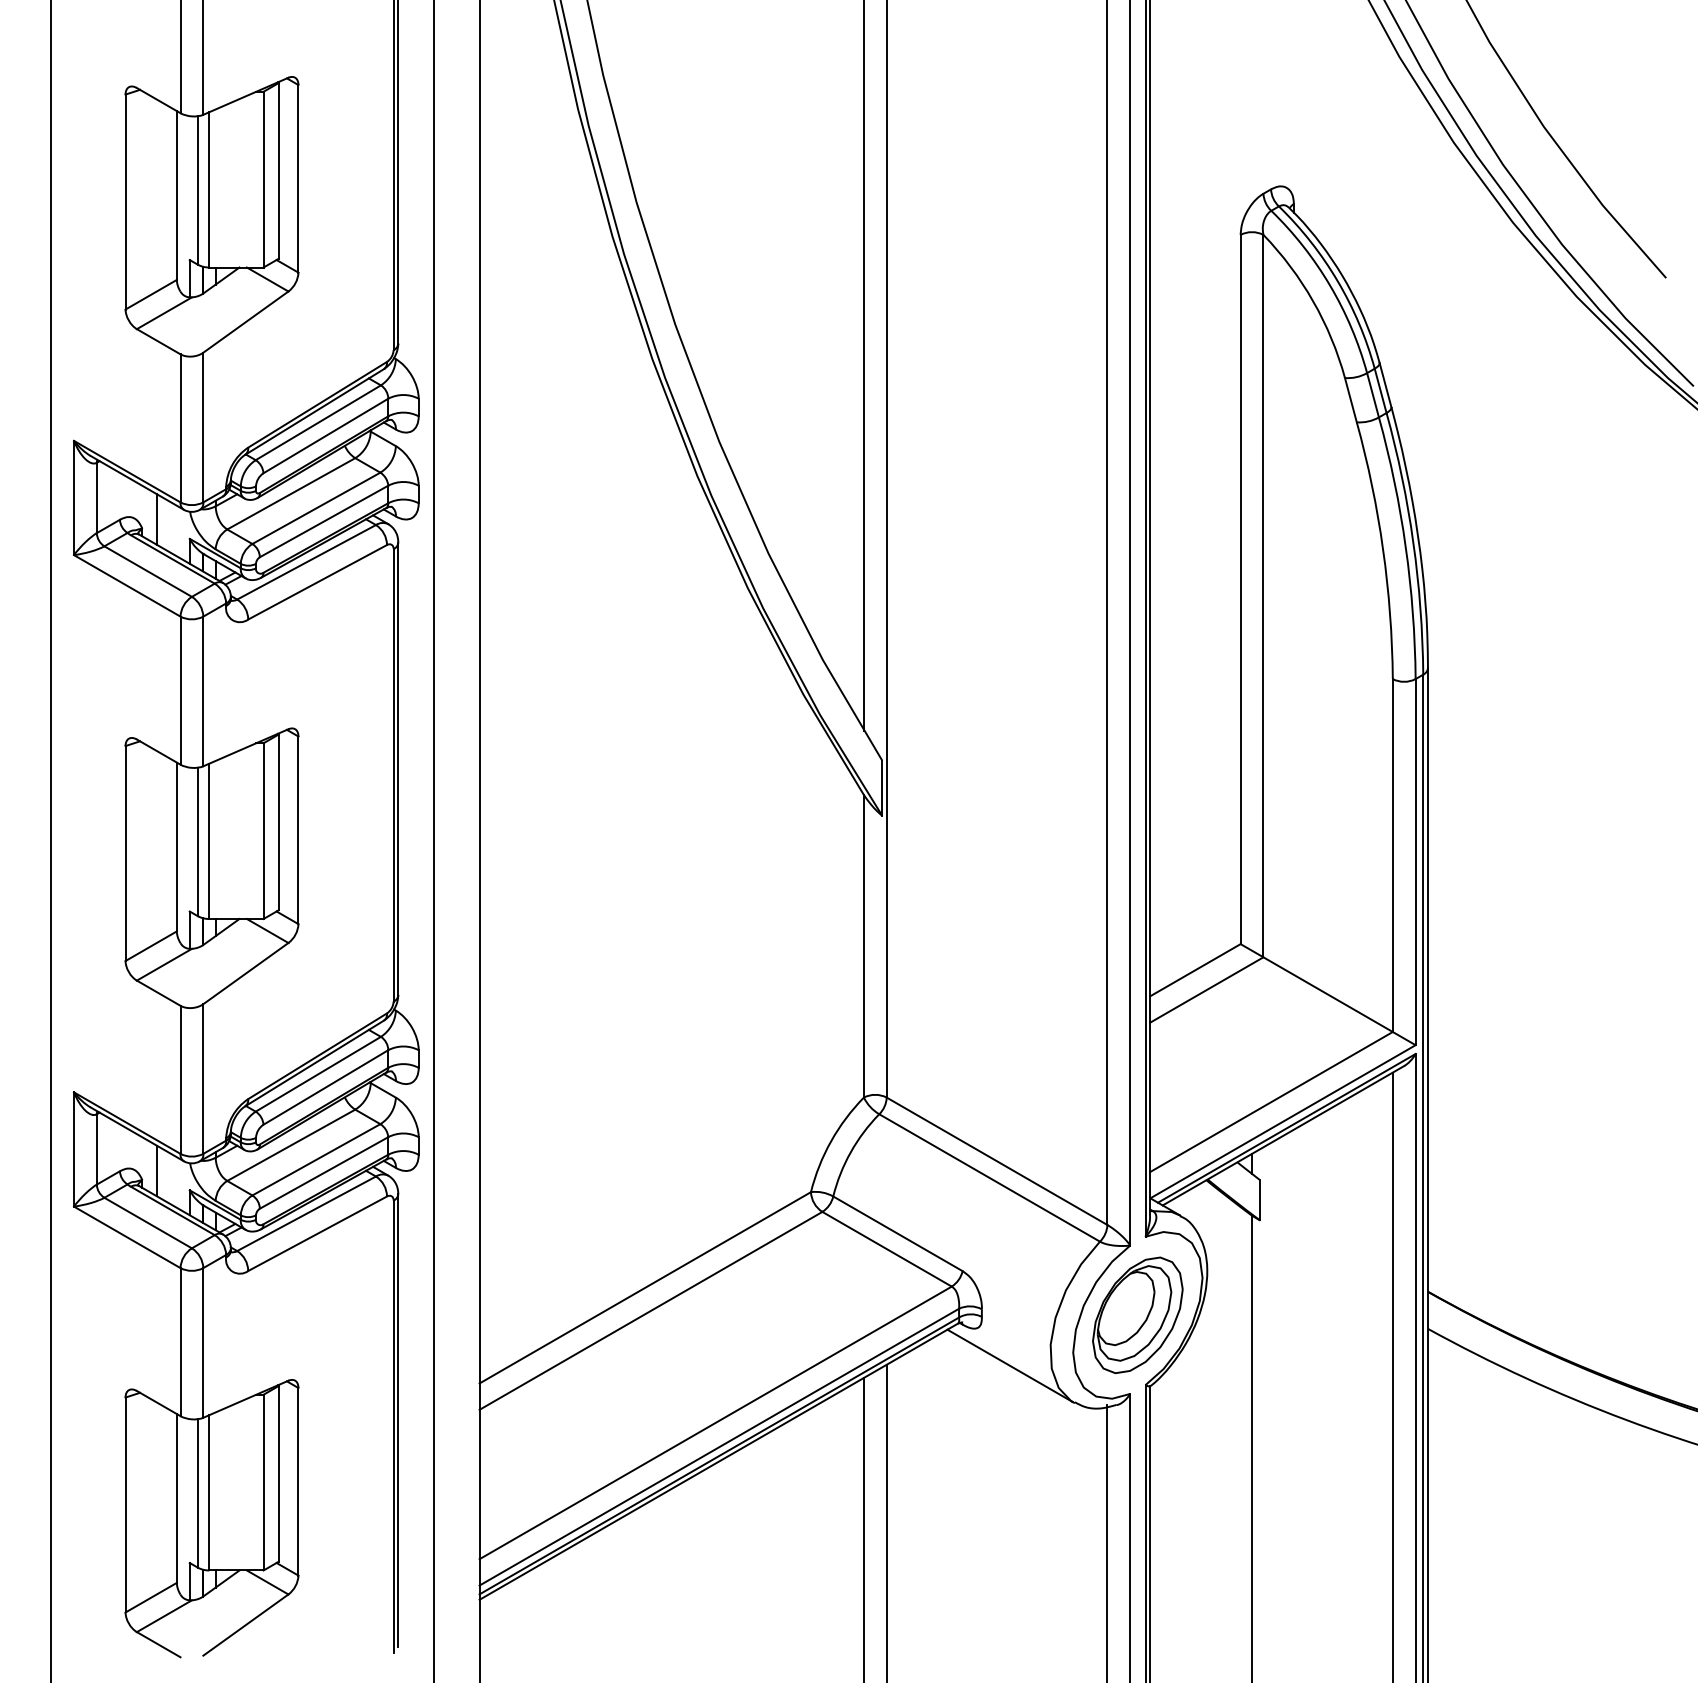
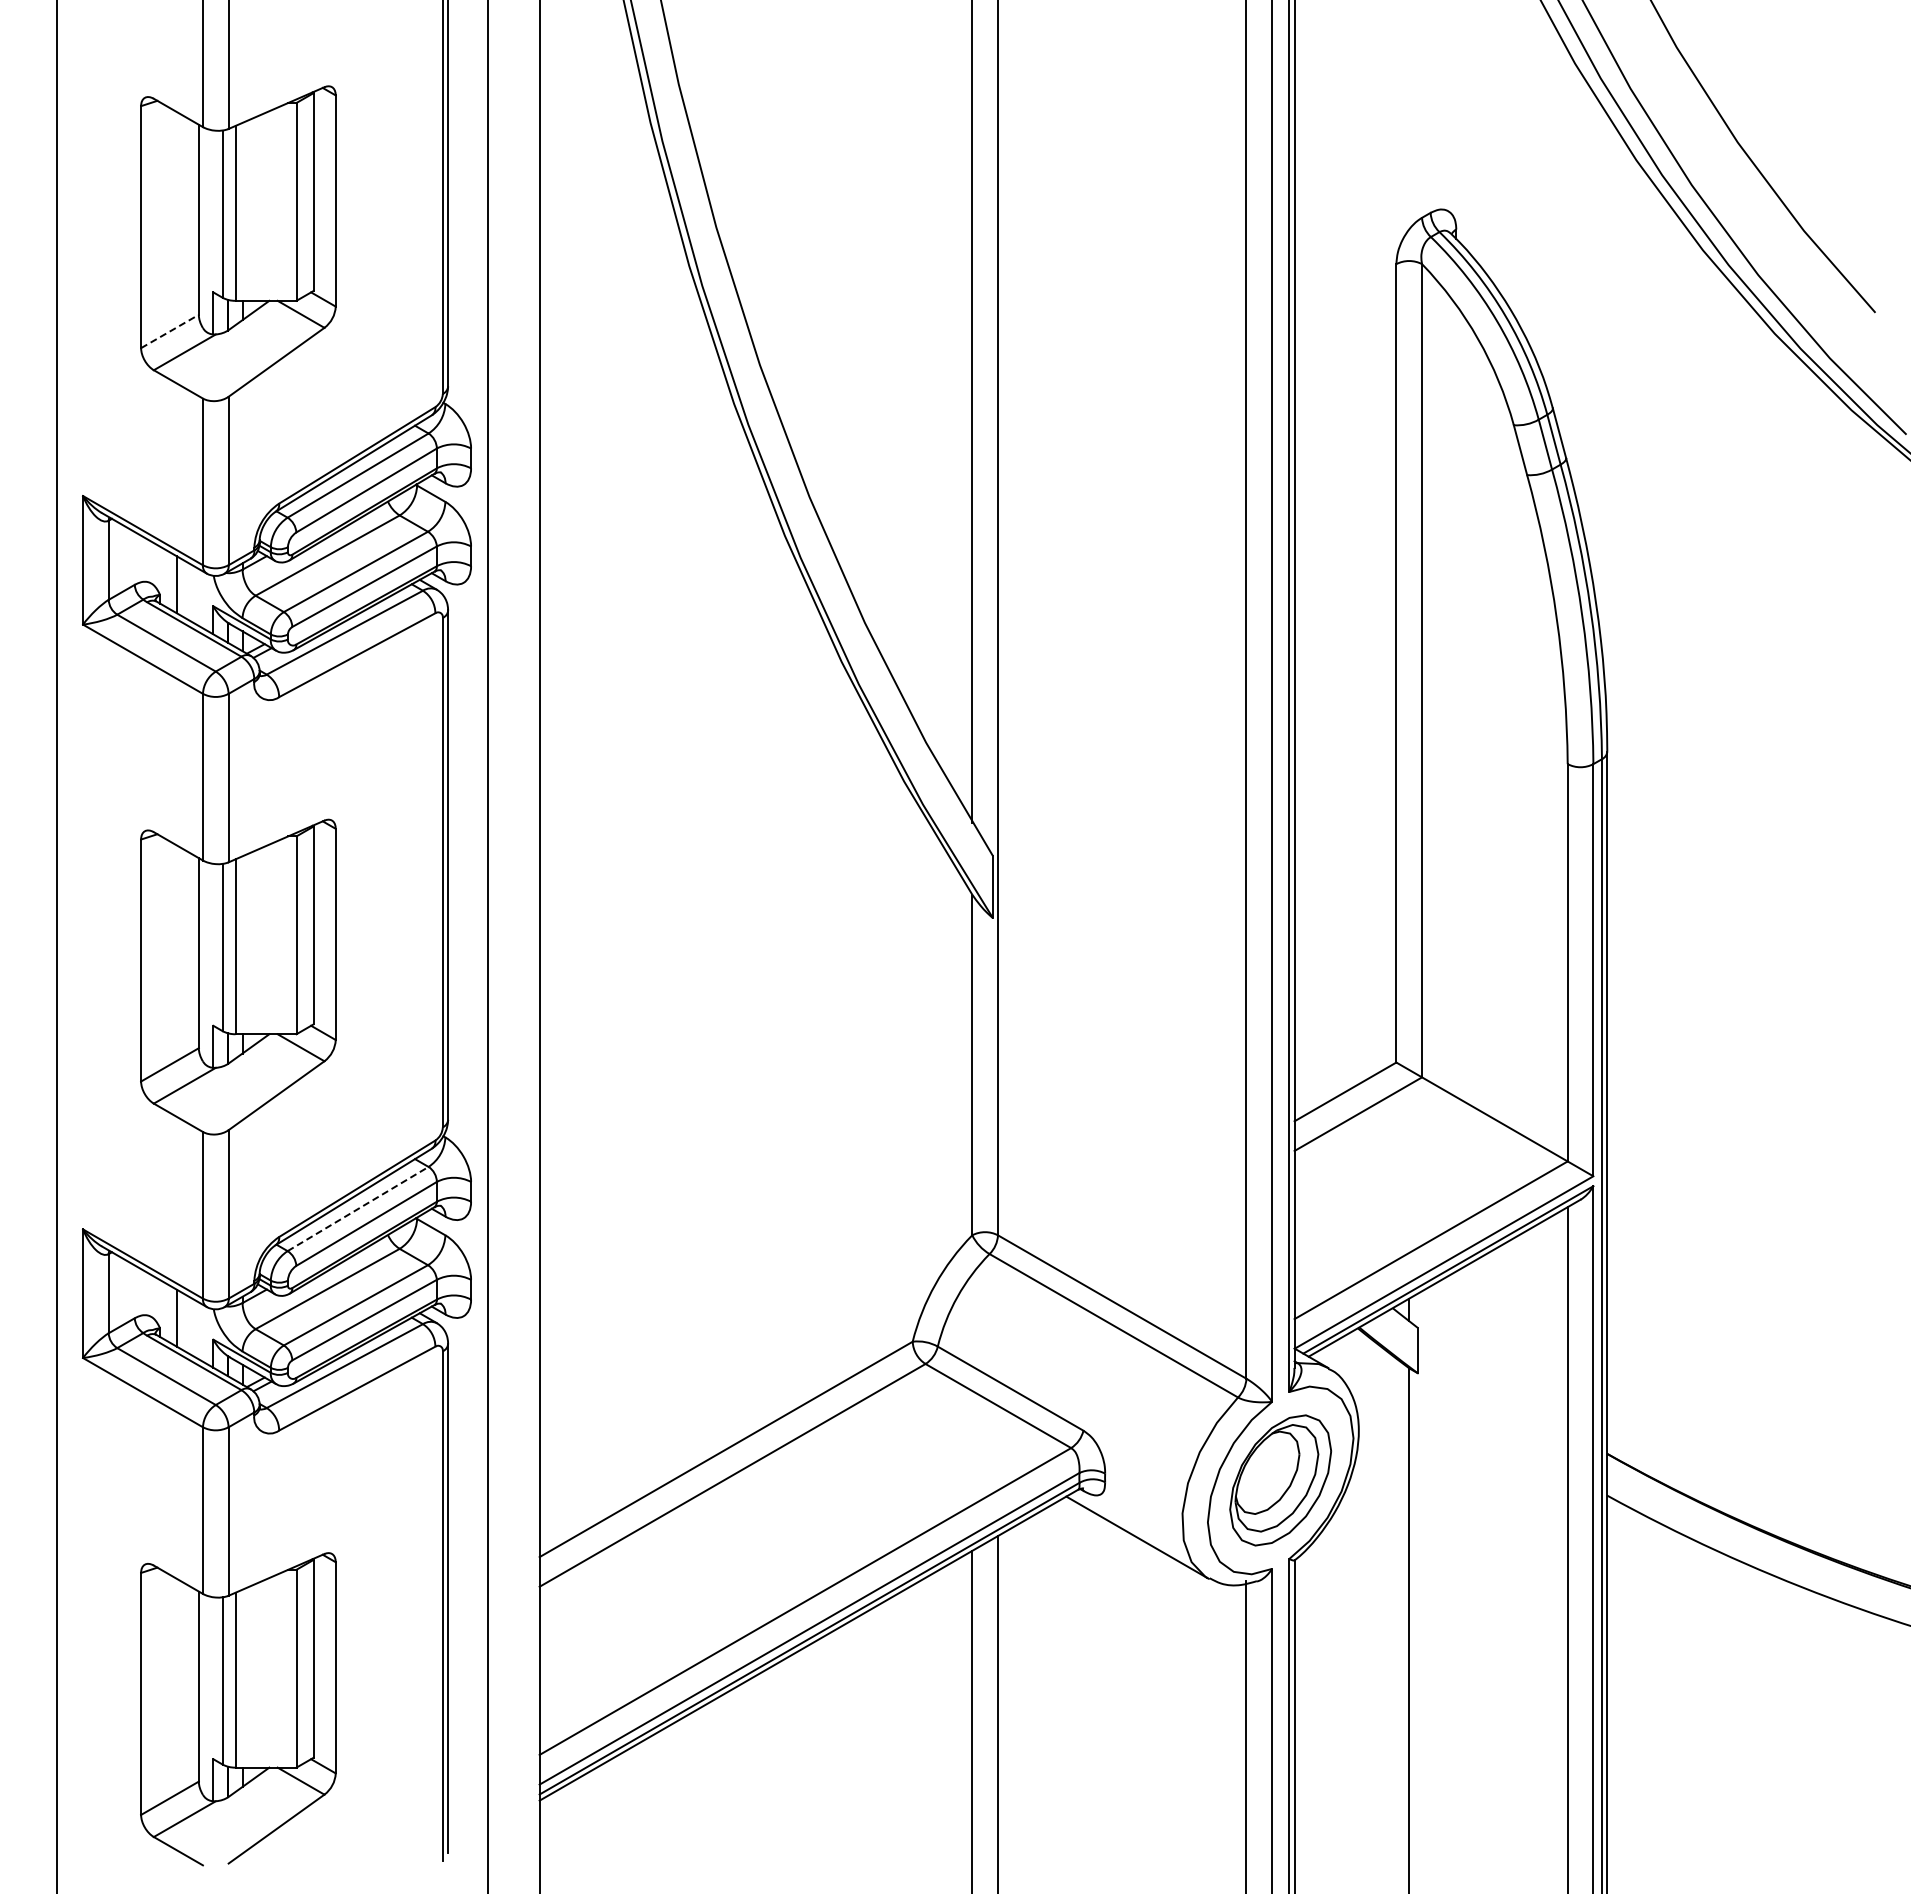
line: (151, 294) -> (170, 331), solid -> dashed
line: (318, 1073) -> (358, 1208), solid -> dashed

